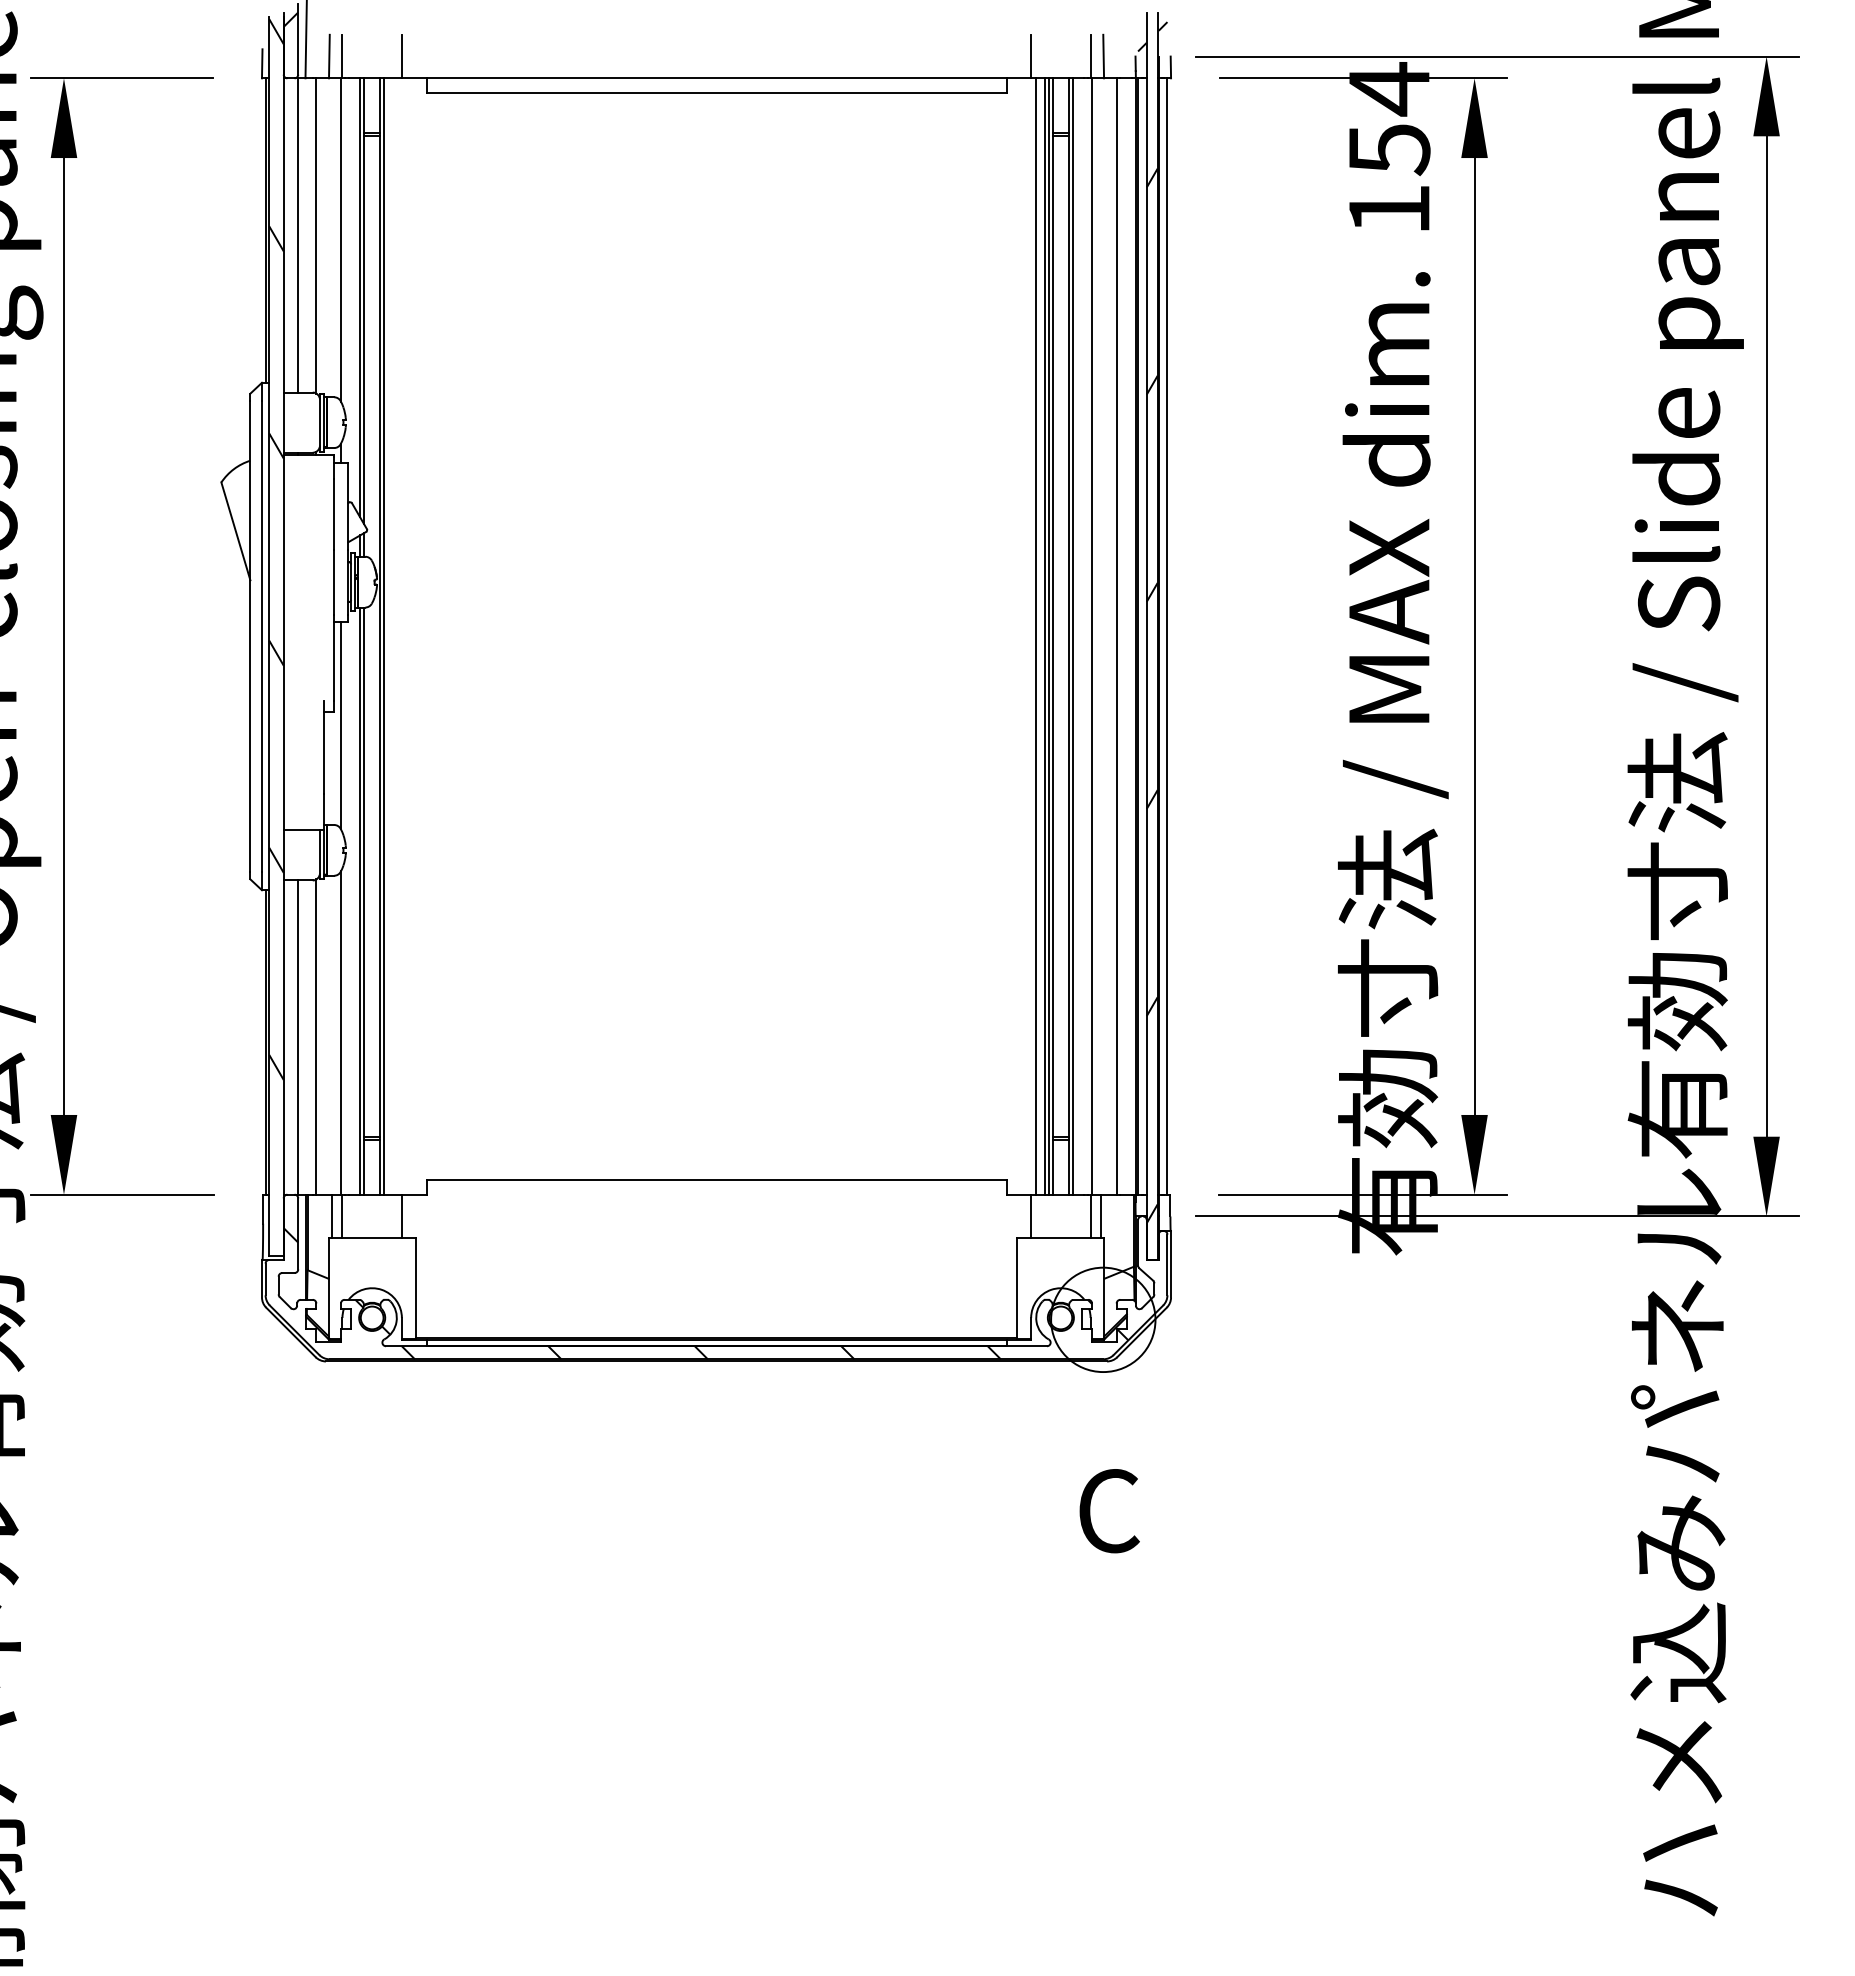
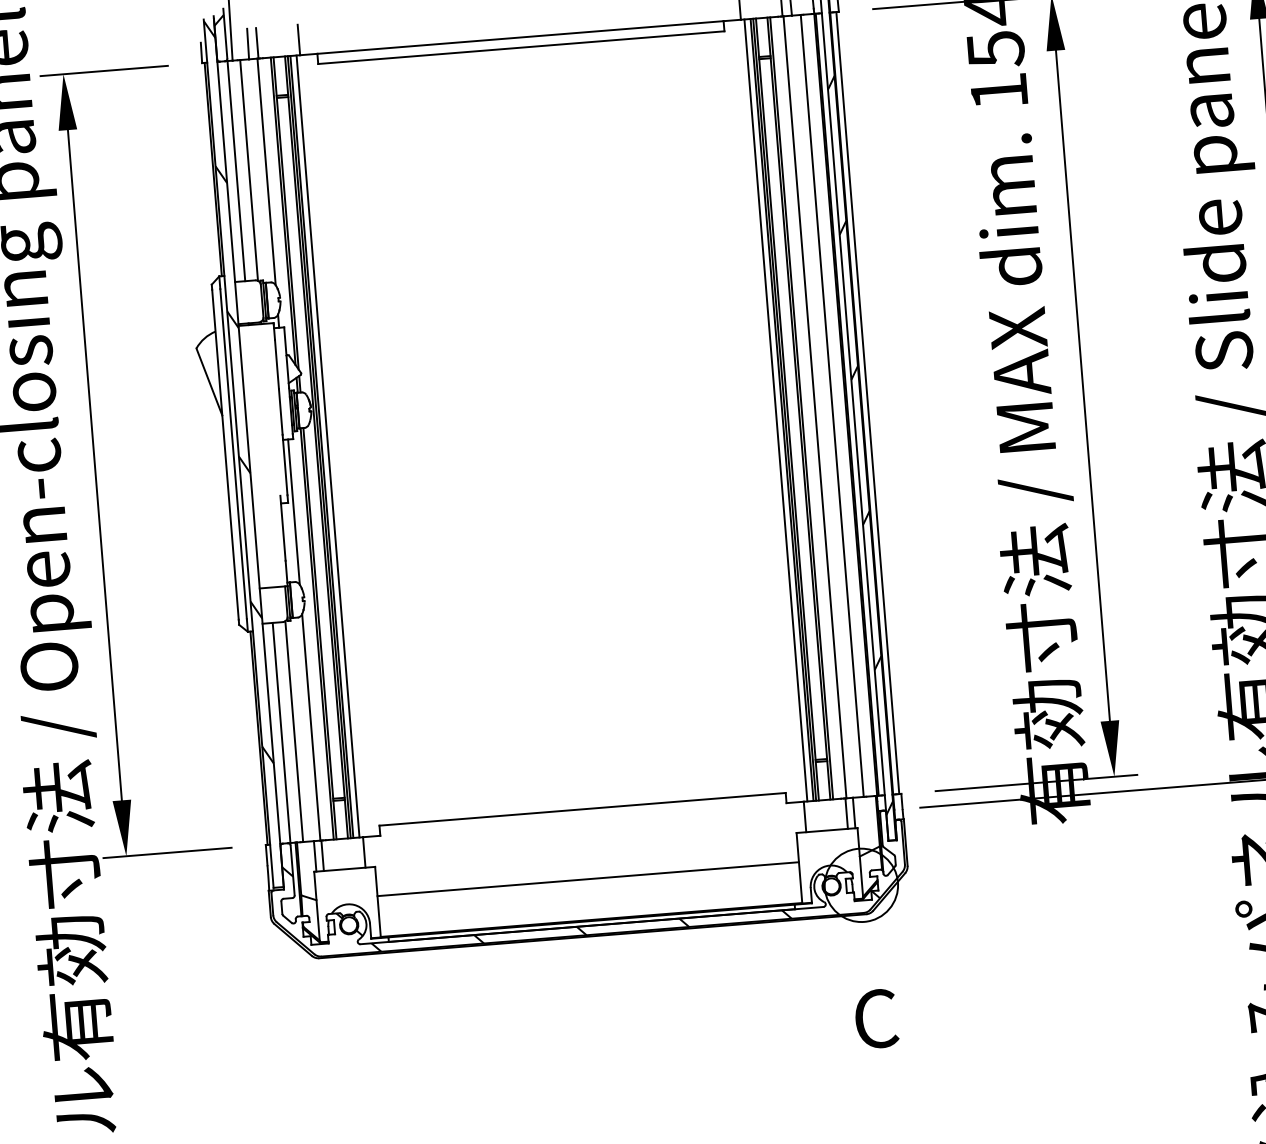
line: (388, 636) -> (322, 446), added
line: (396, 636) -> (327, 446), added
line: (716, 1279) -> (588, 878), added

